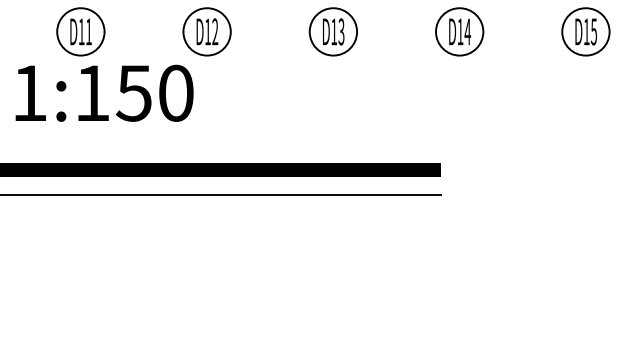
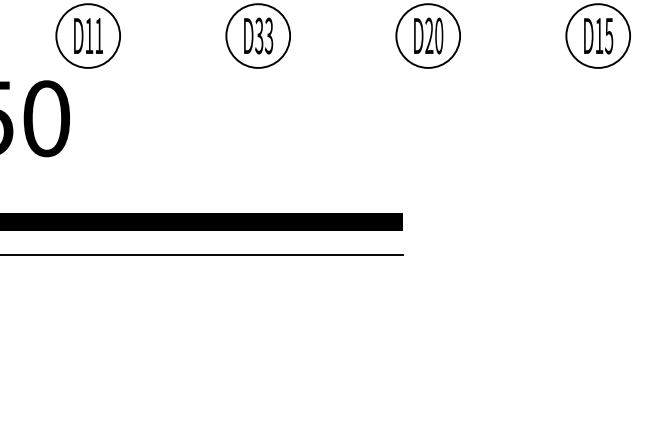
text: (215, 31) -> (99, 35), D12 -> D11
text: (334, 31) -> (259, 35), D13 -> D33
text: (464, 31) -> (434, 35), D14 -> D20

